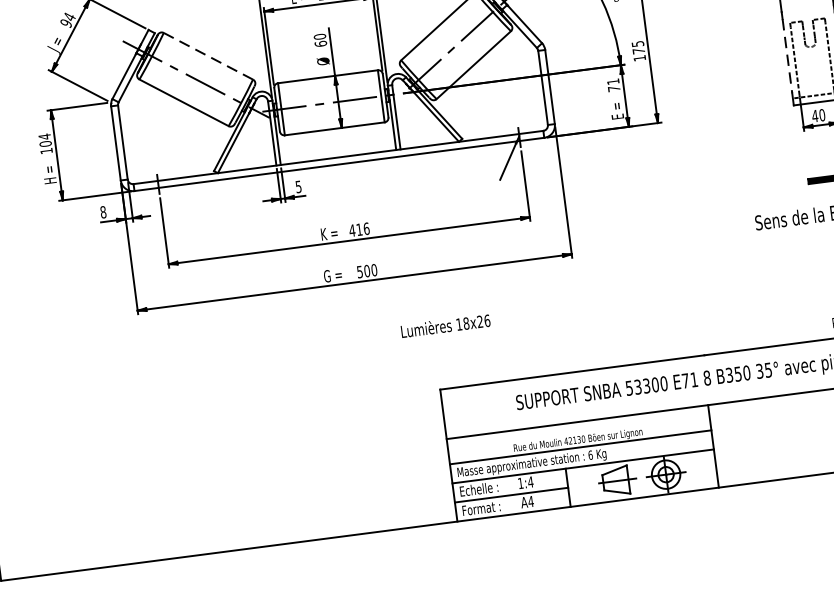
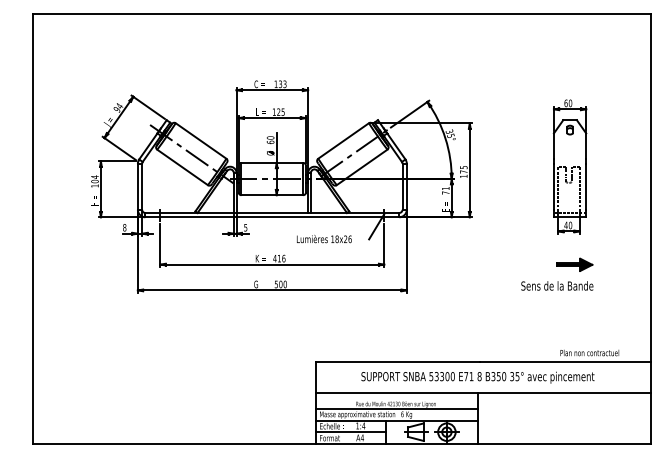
line: (208, 55) -> (201, 140), dashed -> solid
line: (786, 55) -> (553, 186), dashed -> solid
text: (446, 326) -> (324, 239), moved

